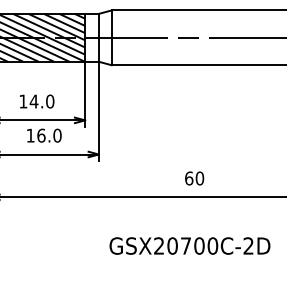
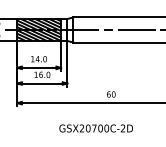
text: (188, 246) -> (95, 128), moved

